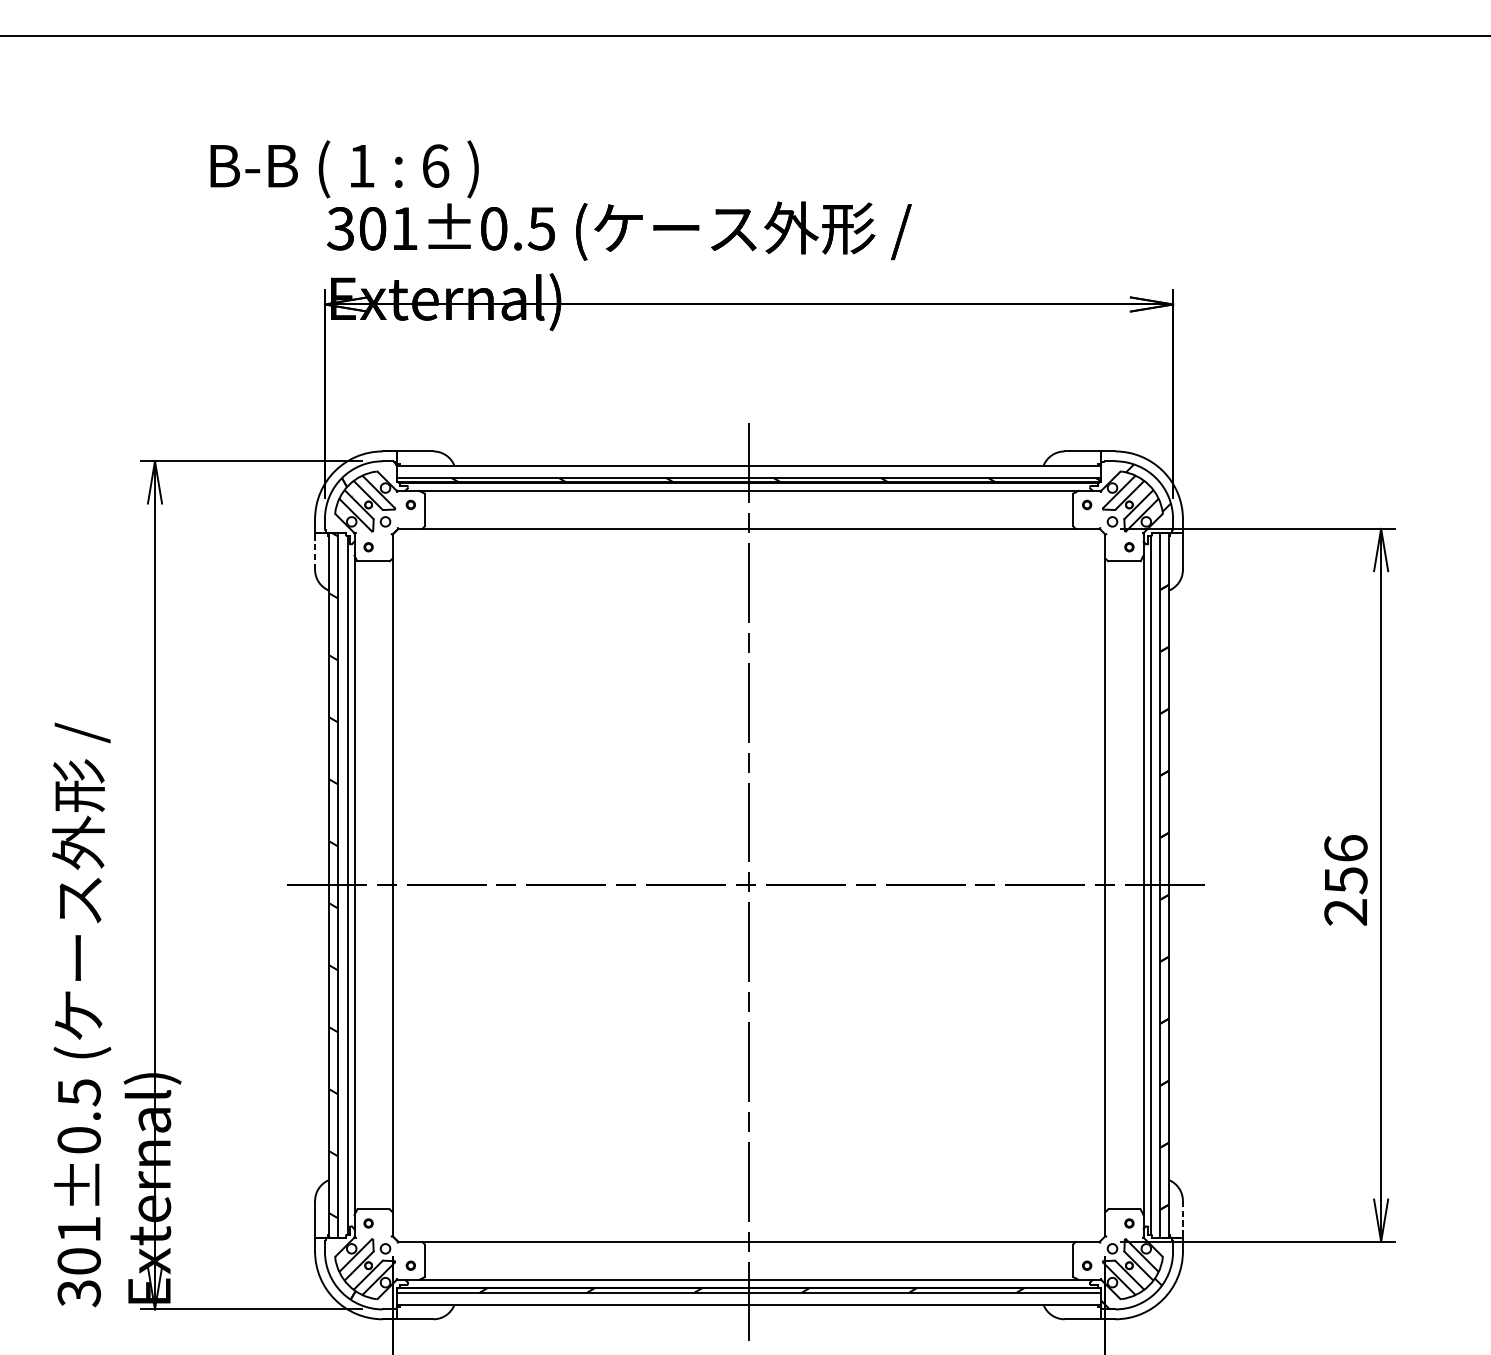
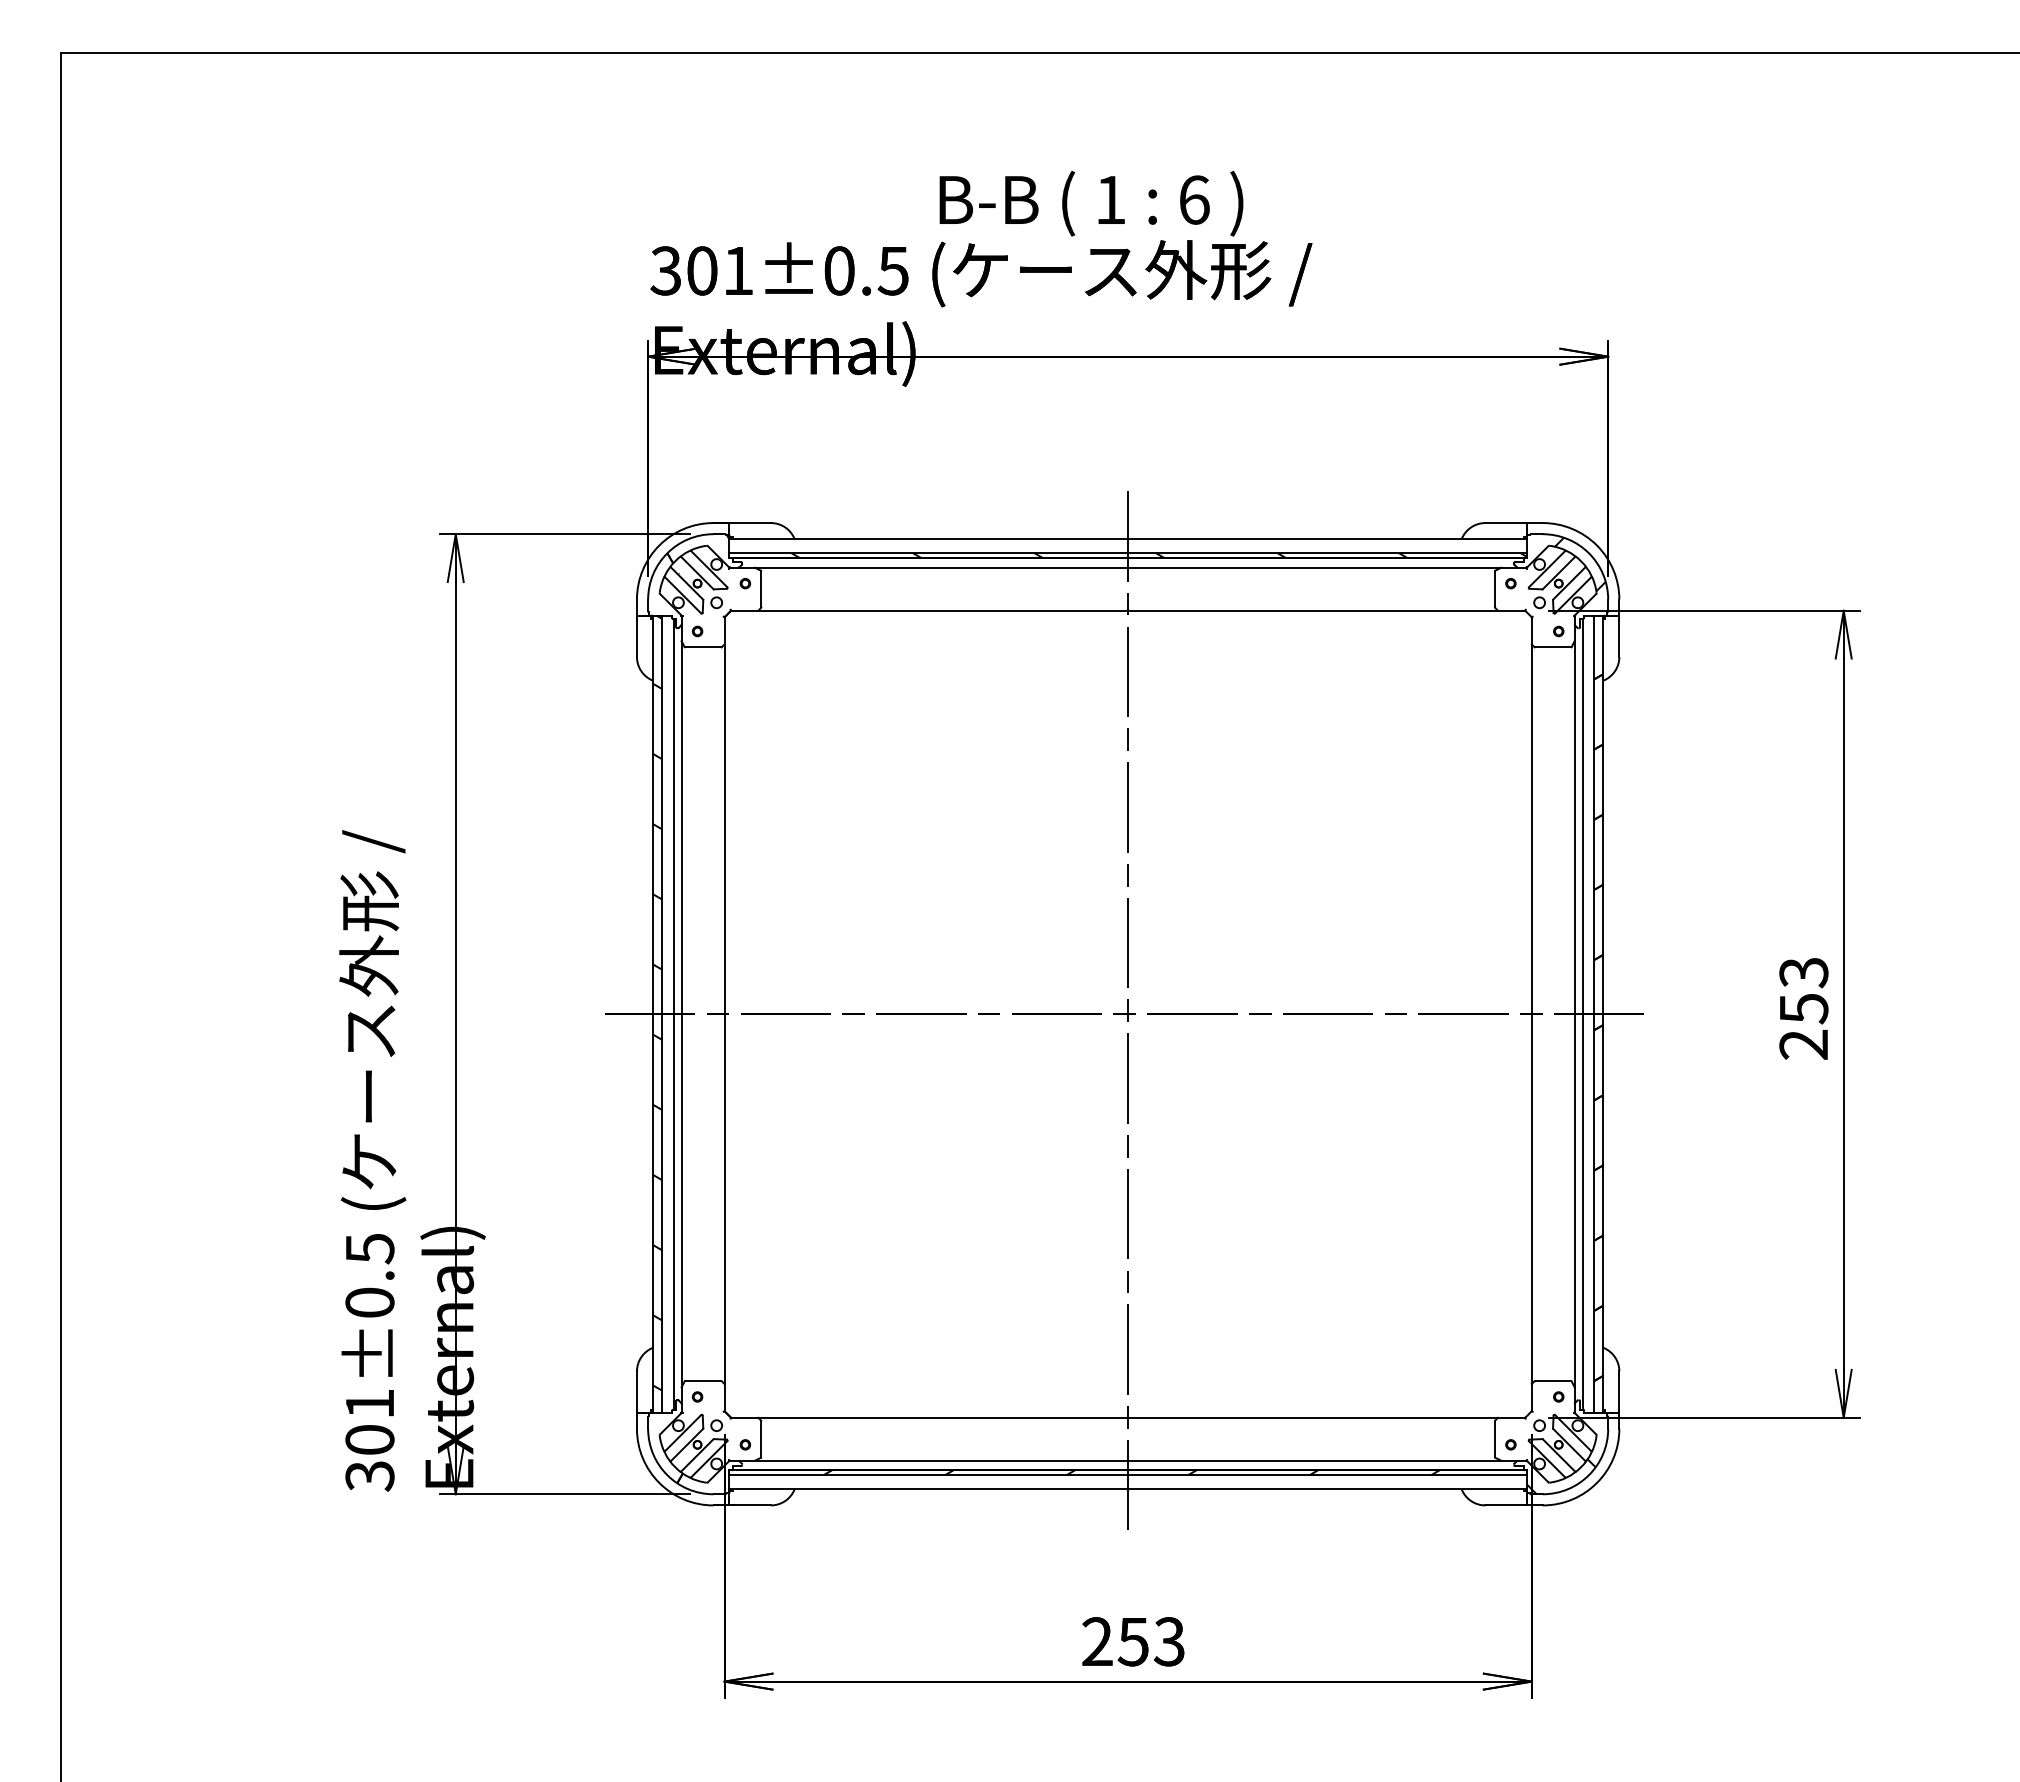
text: (344, 169) -> (1091, 203), moved
line: (314, 552) -> (636, 637), dashed -> solid
text: (1345, 848) -> (1803, 972), 256 -> 253
line: (1183, 1218) -> (1619, 1391), dashed -> solid

